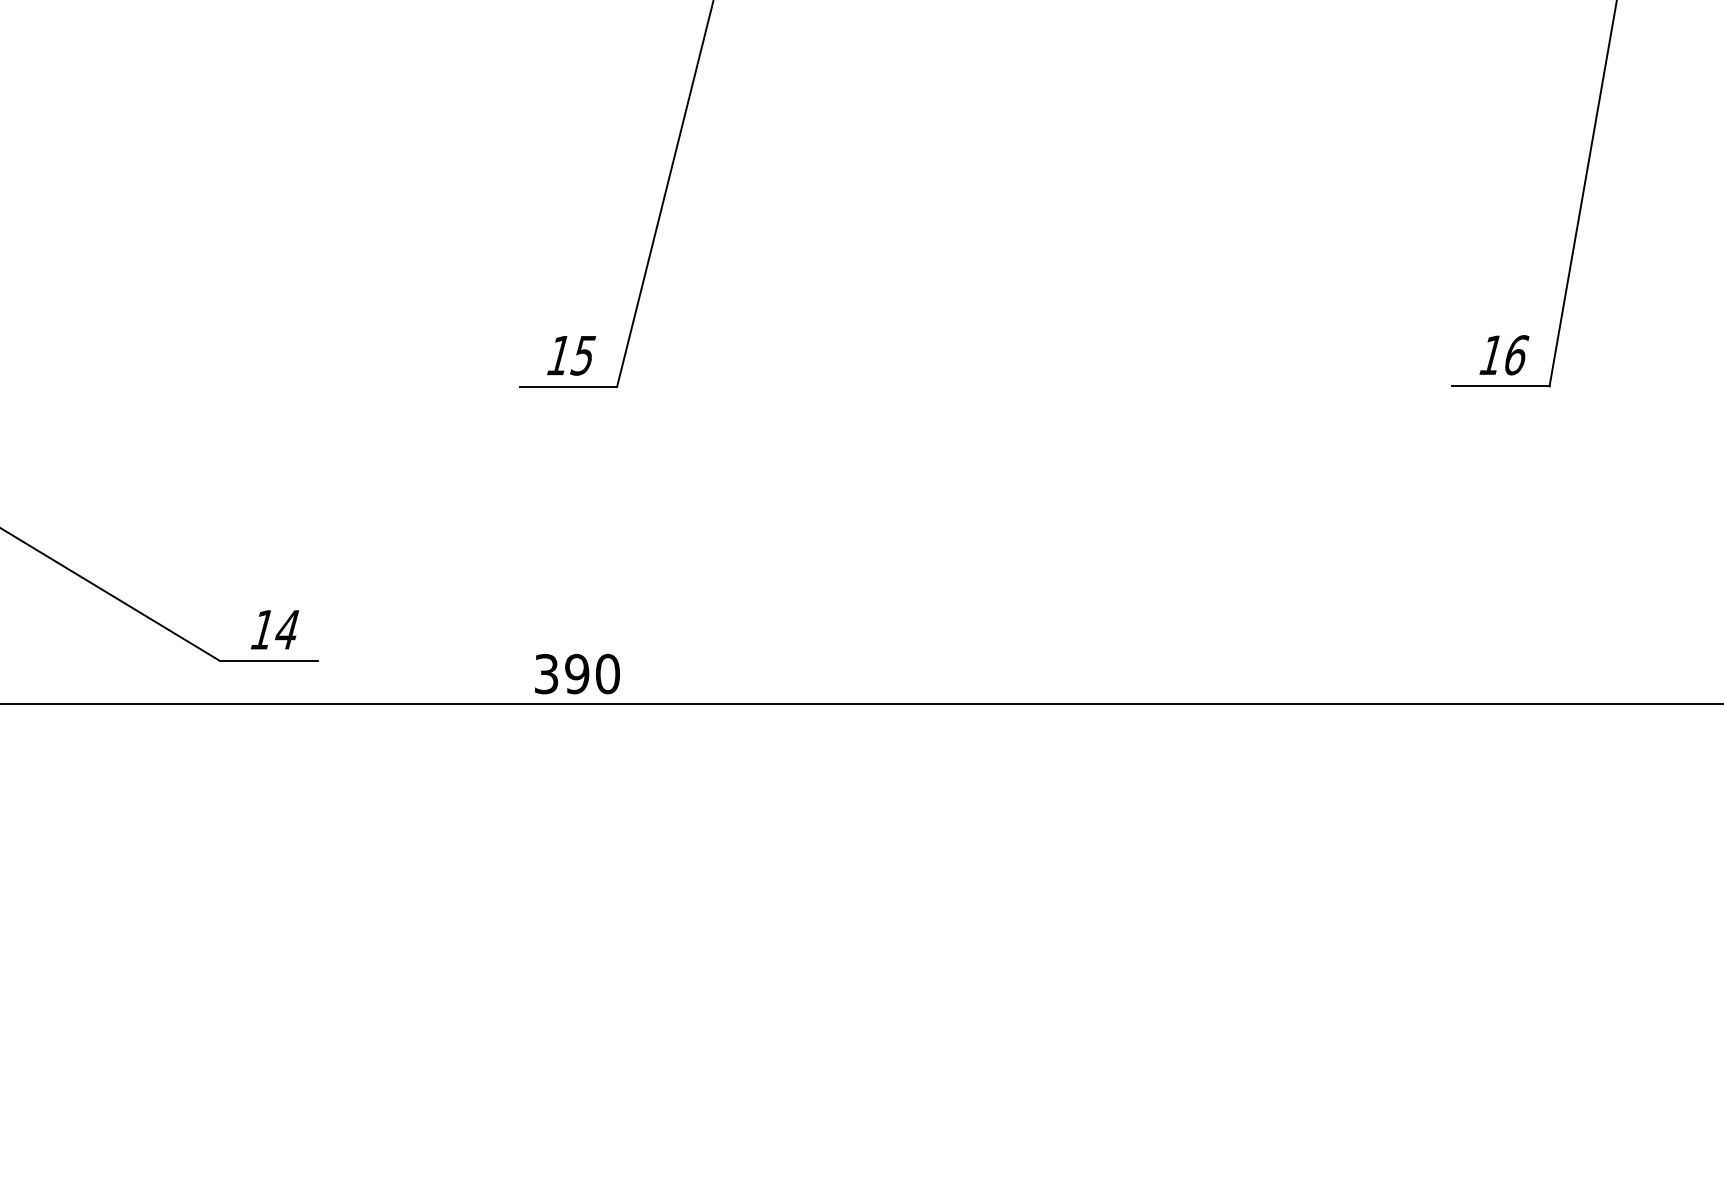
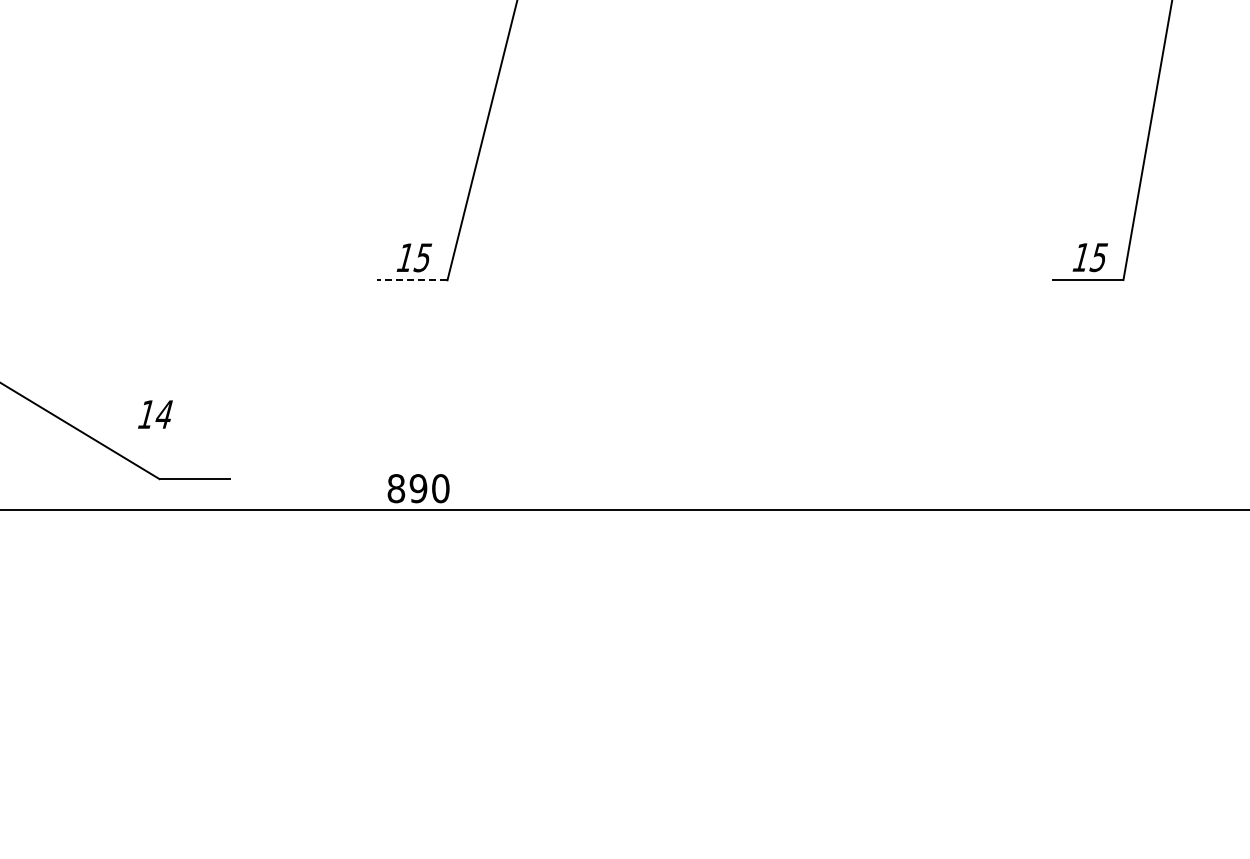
text: (1515, 355) -> (1098, 257), 16 -> 15
line: (567, 386) -> (411, 280), solid -> dashed
text: (275, 629) -> (155, 414), moved
text: (546, 673) -> (396, 488), 390 -> 890

